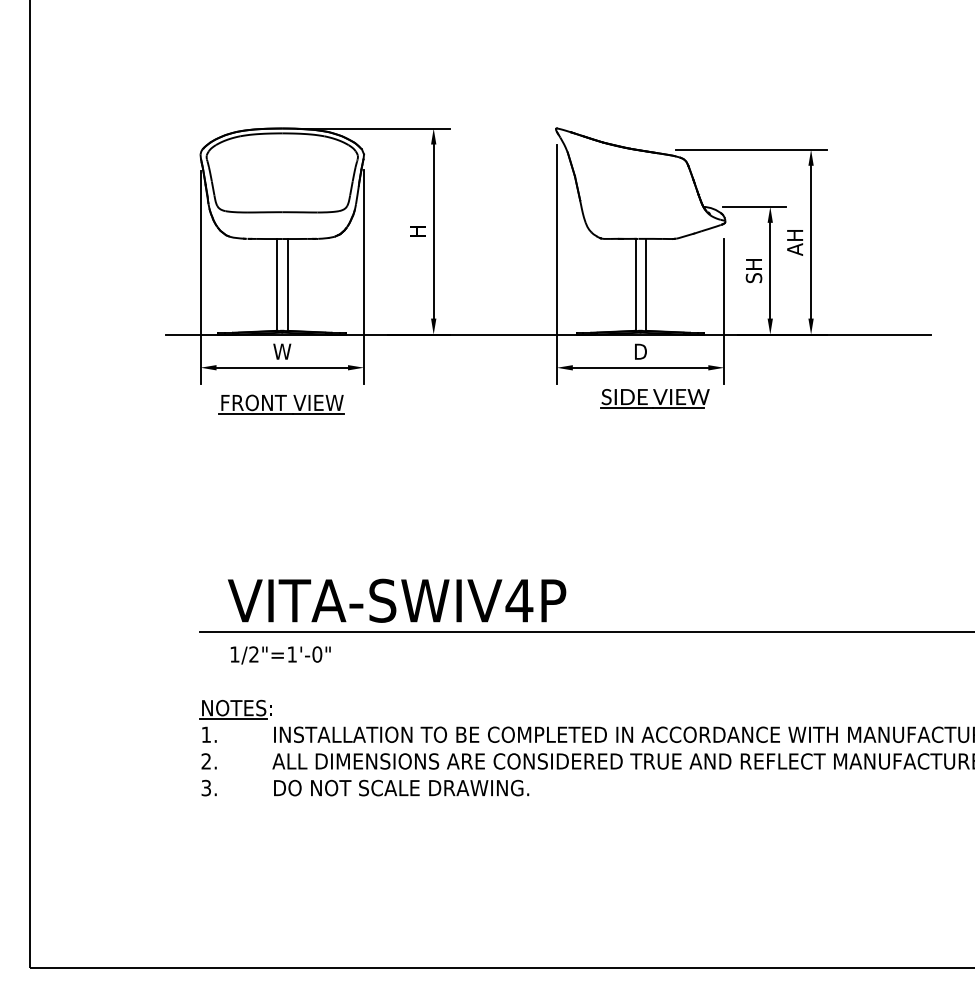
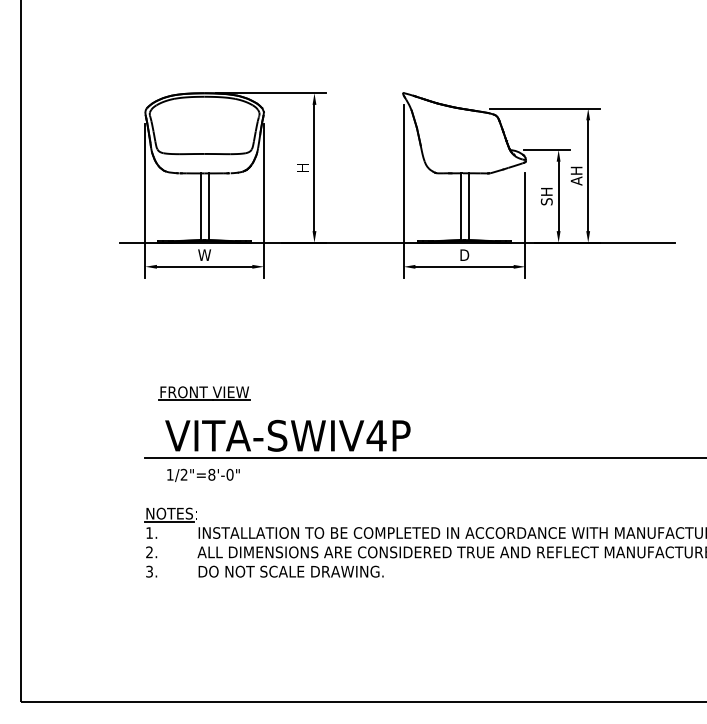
part: (654, 399) -> (474, 289), removed
part: (282, 404) -> (204, 393), moved
text: (291, 654) -> (211, 474), 1/2"=1'-0" -> 1/2"=8'-0"

